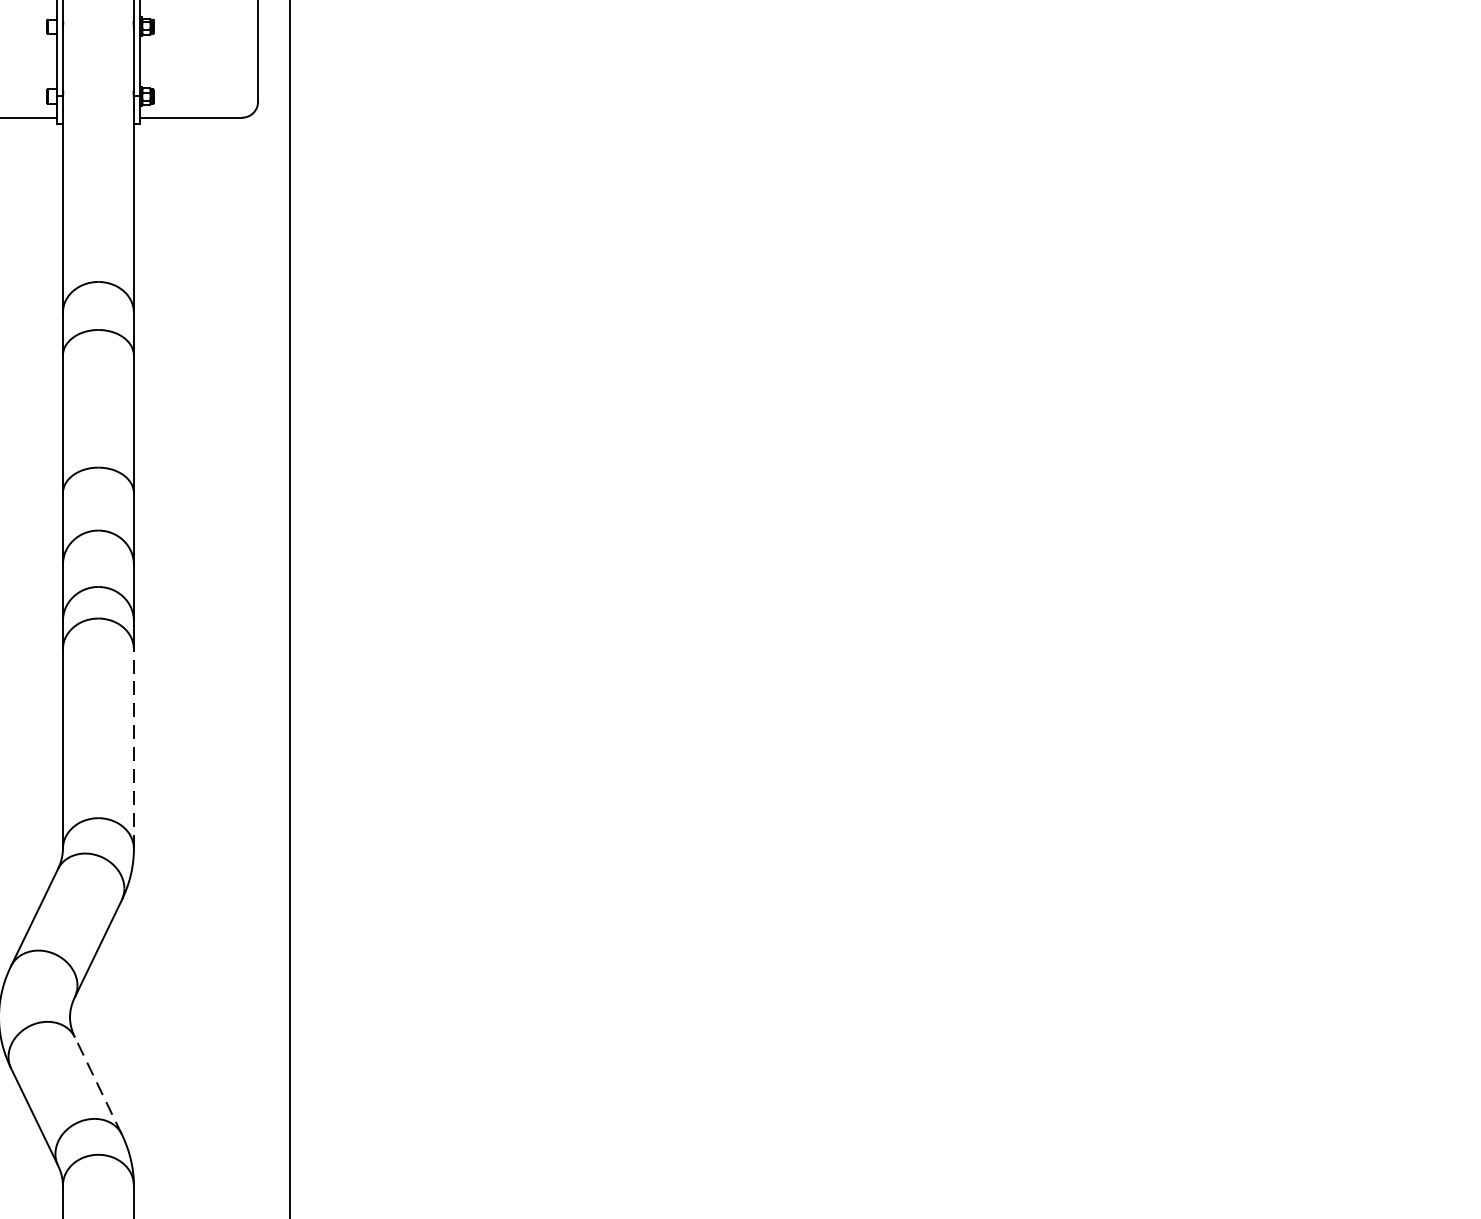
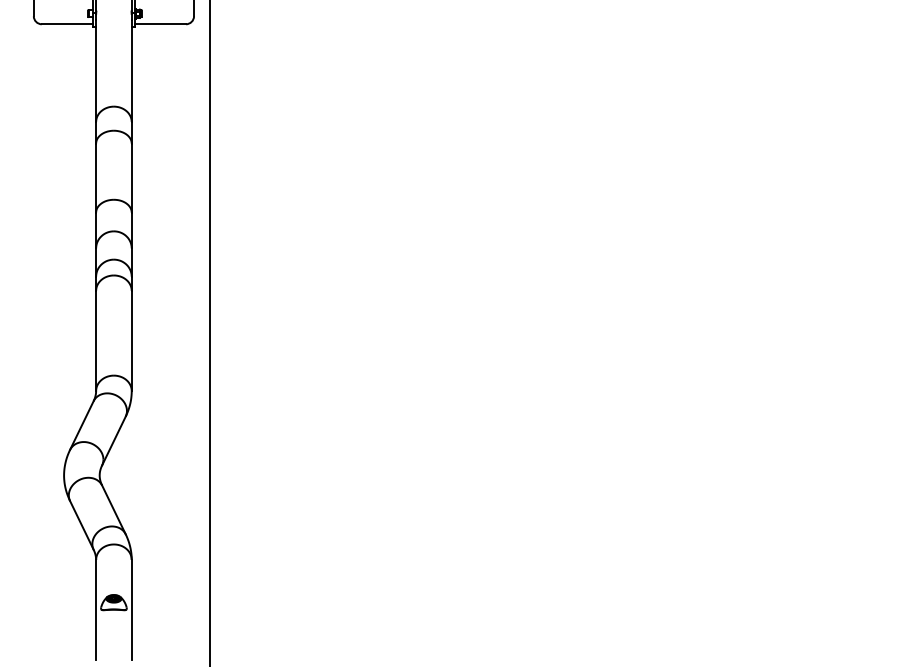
line: (133, 748) -> (131, 340), dashed -> solid
line: (97, 1085) -> (113, 509), dashed -> solid

